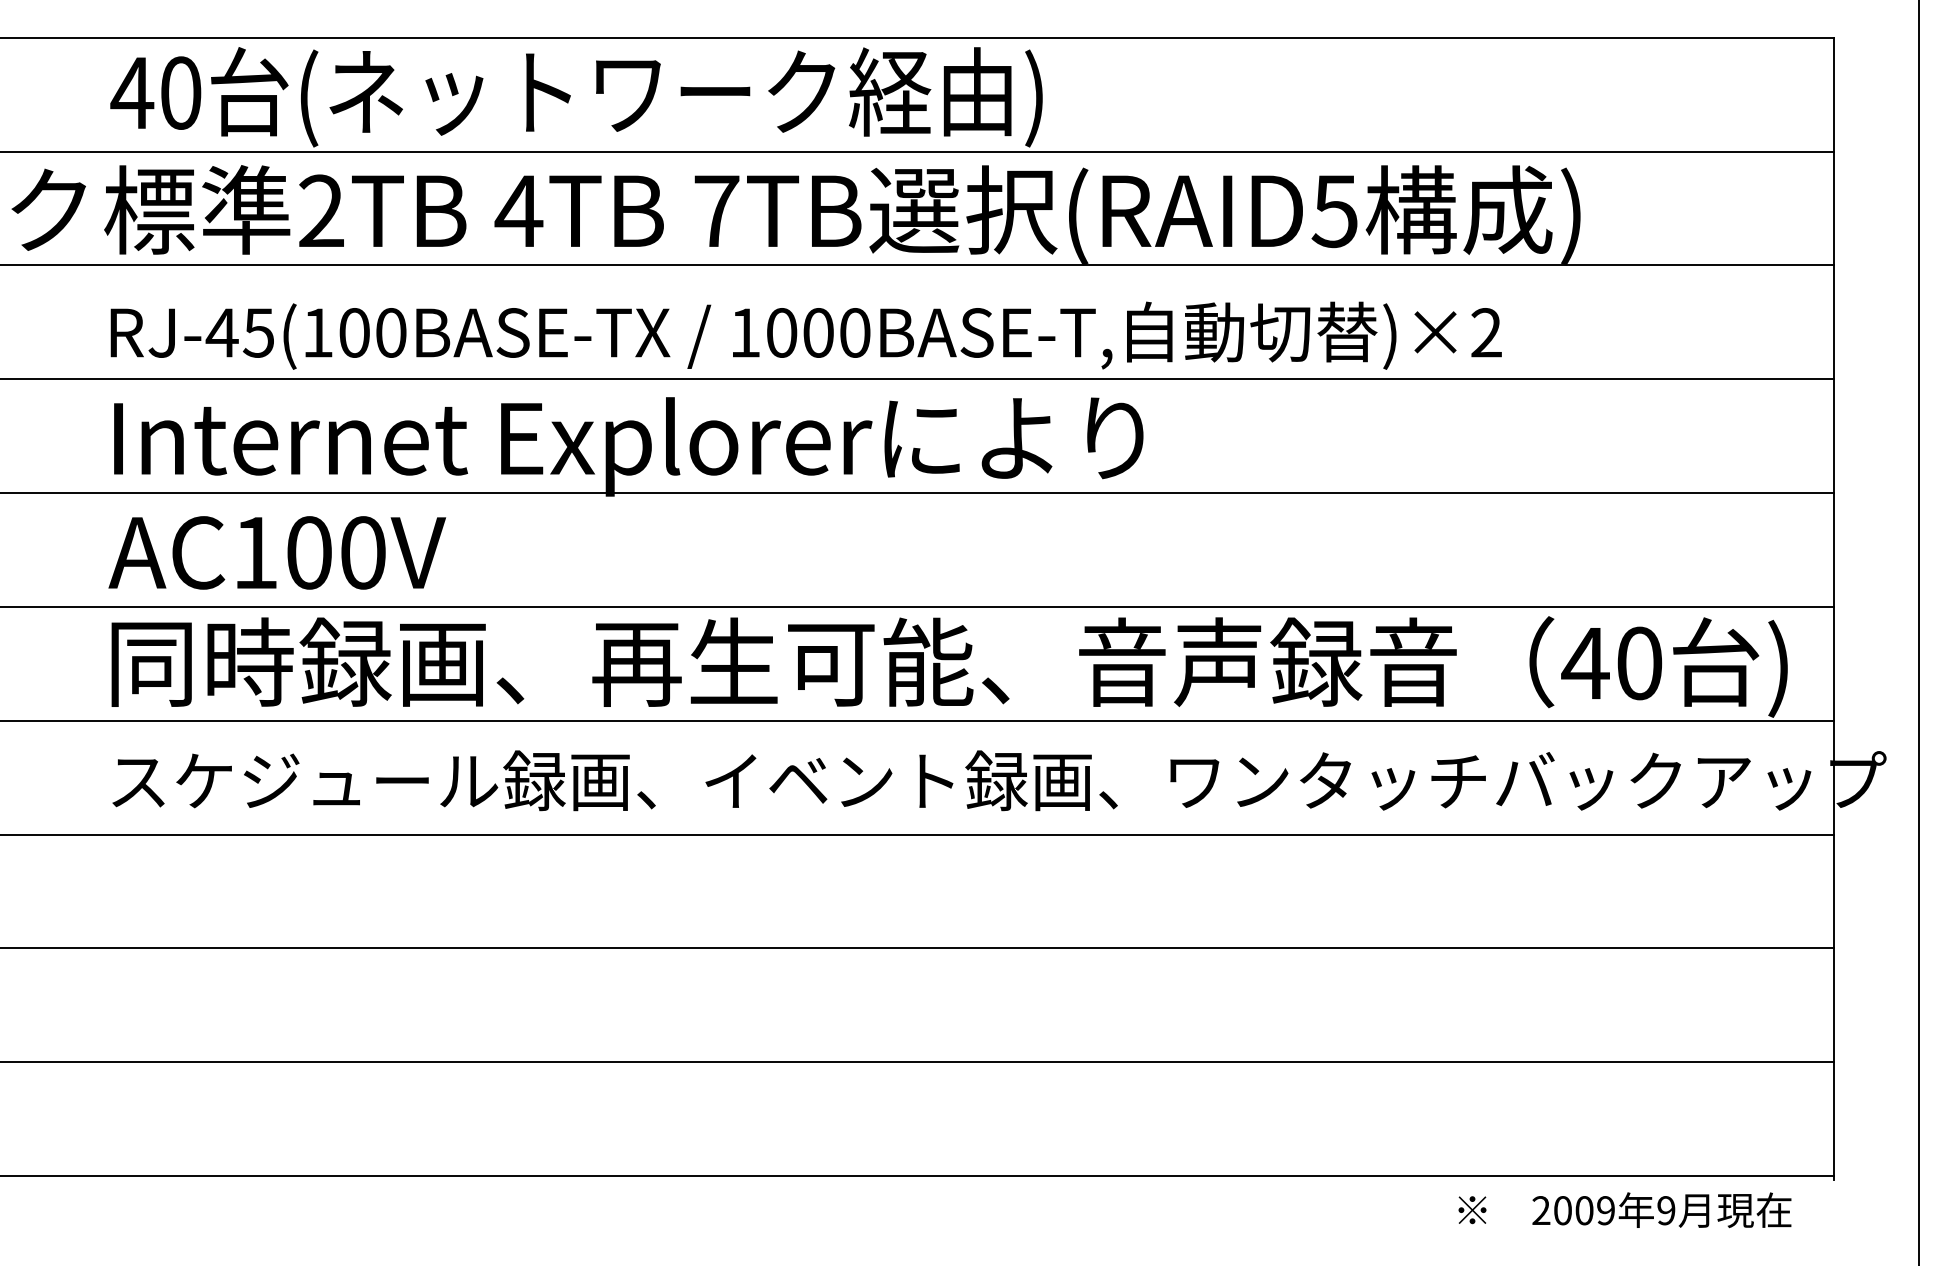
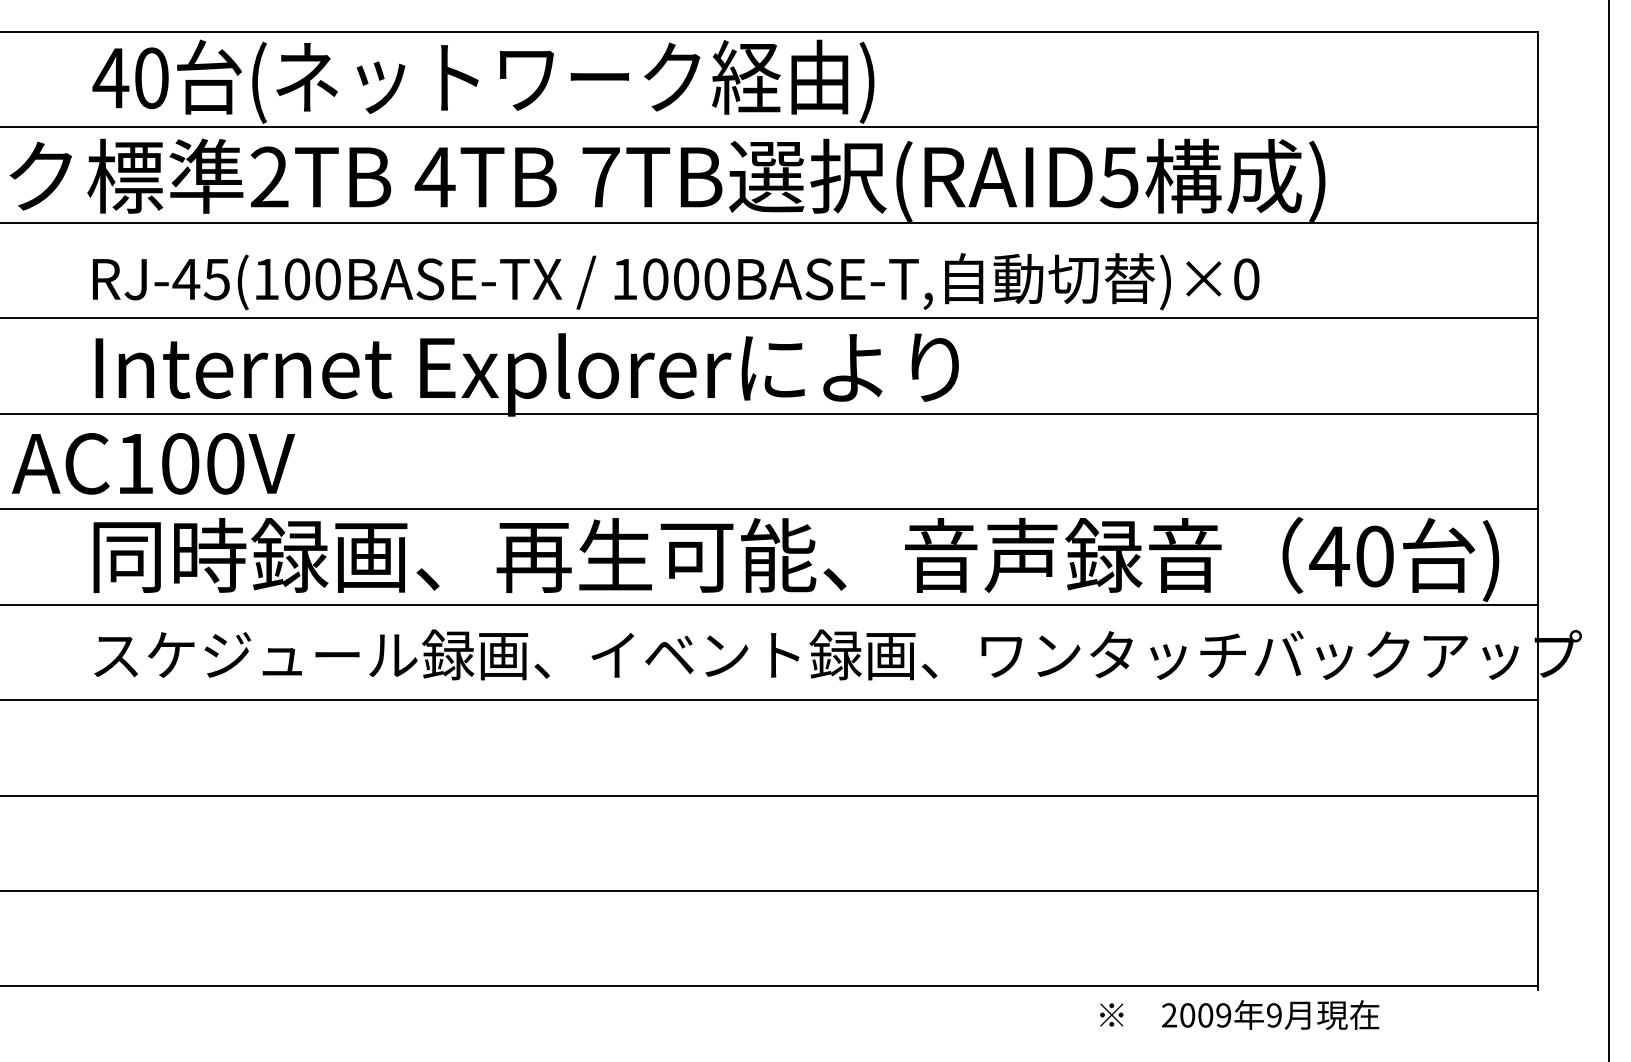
text: (1486, 333) -> (1246, 279), )×2 -> )×0
text: (277, 552) -> (153, 463), moved
text: (1624, 1209) -> (1239, 1014), moved

